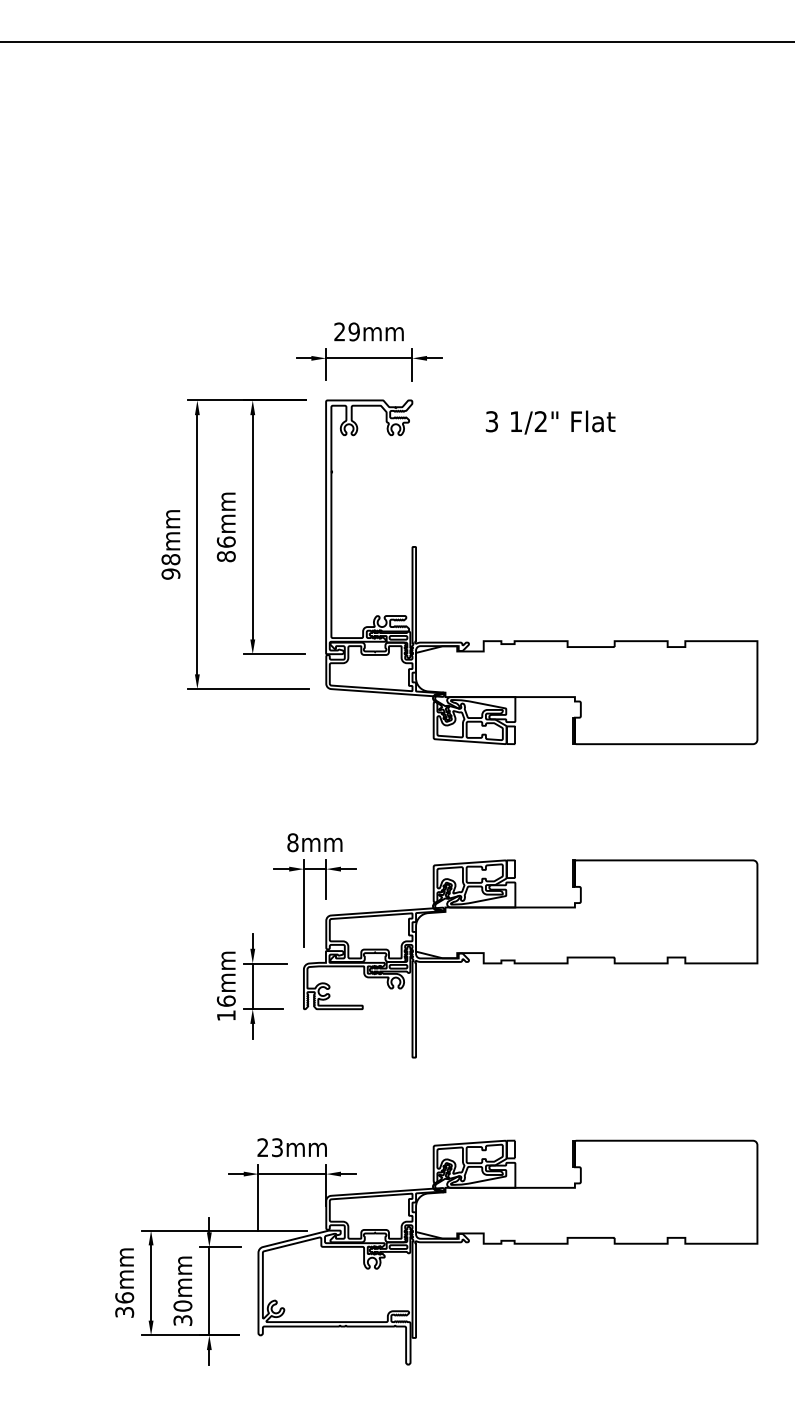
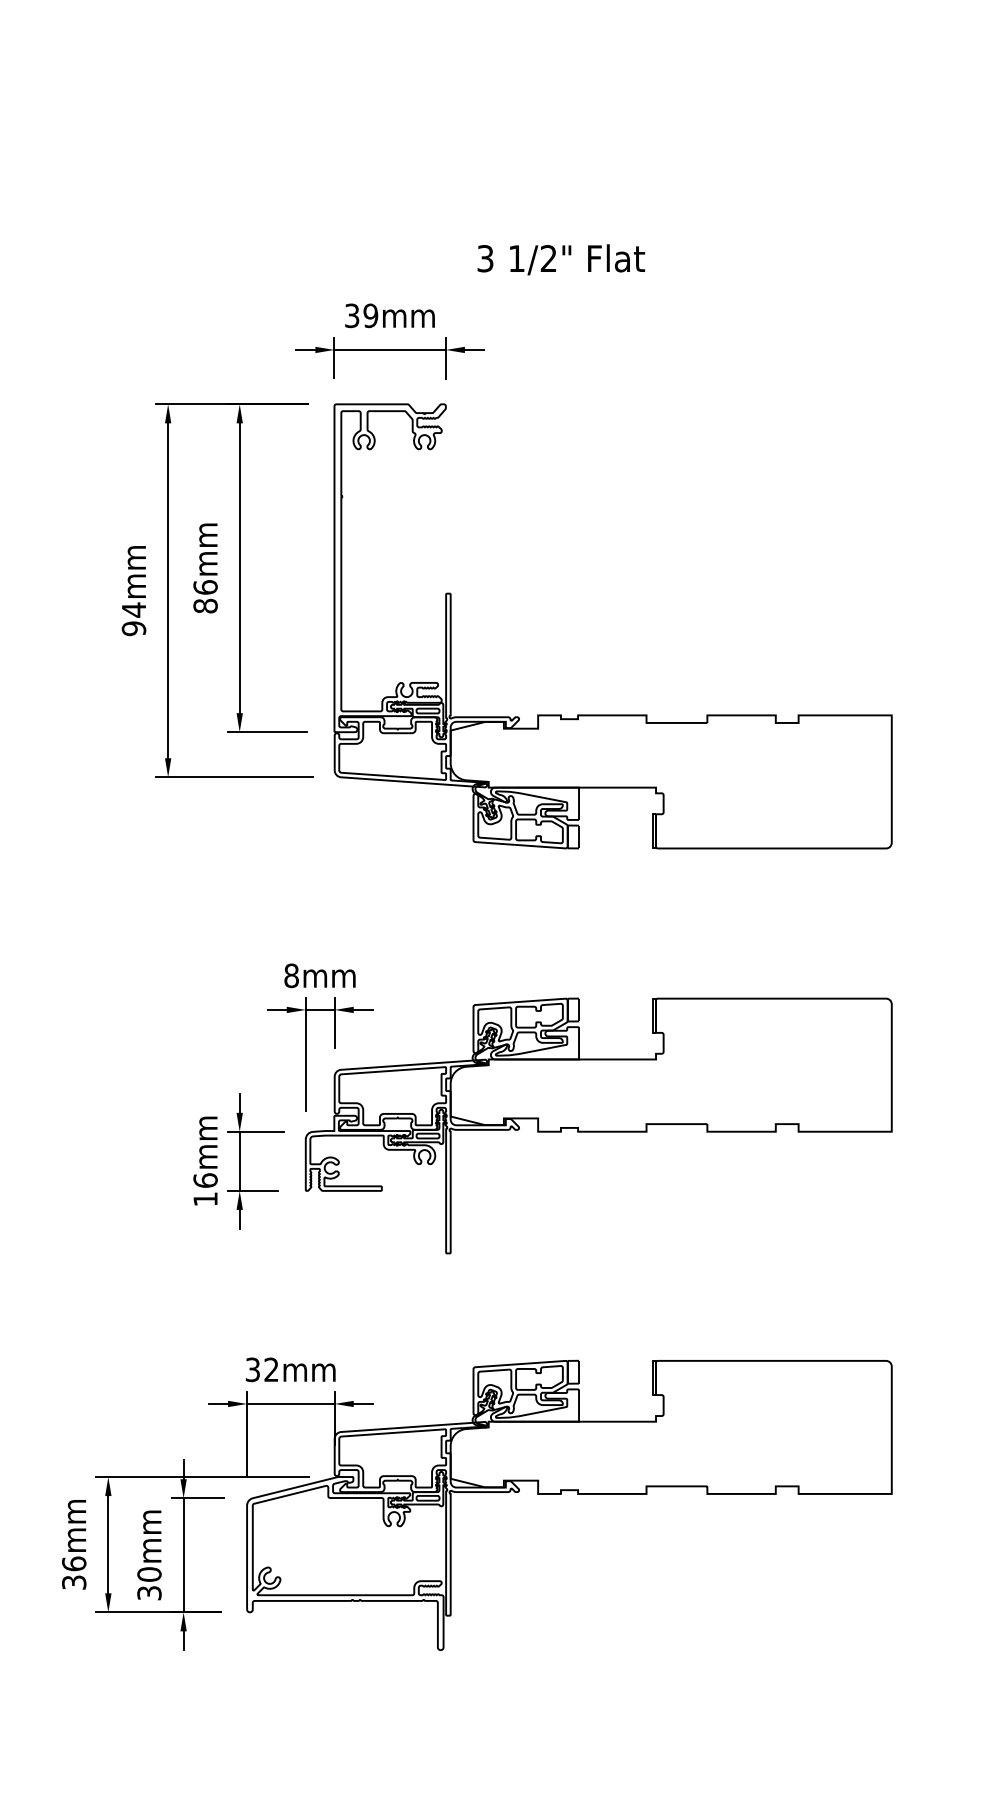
text: (339, 331) -> (351, 315), 29mm -> 39mm
text: (550, 422) -> (561, 259), moved
text: (170, 559) -> (133, 609), 98mm -> 94mm
text: (269, 1147) -> (261, 1369), 23mm -> 32mm

